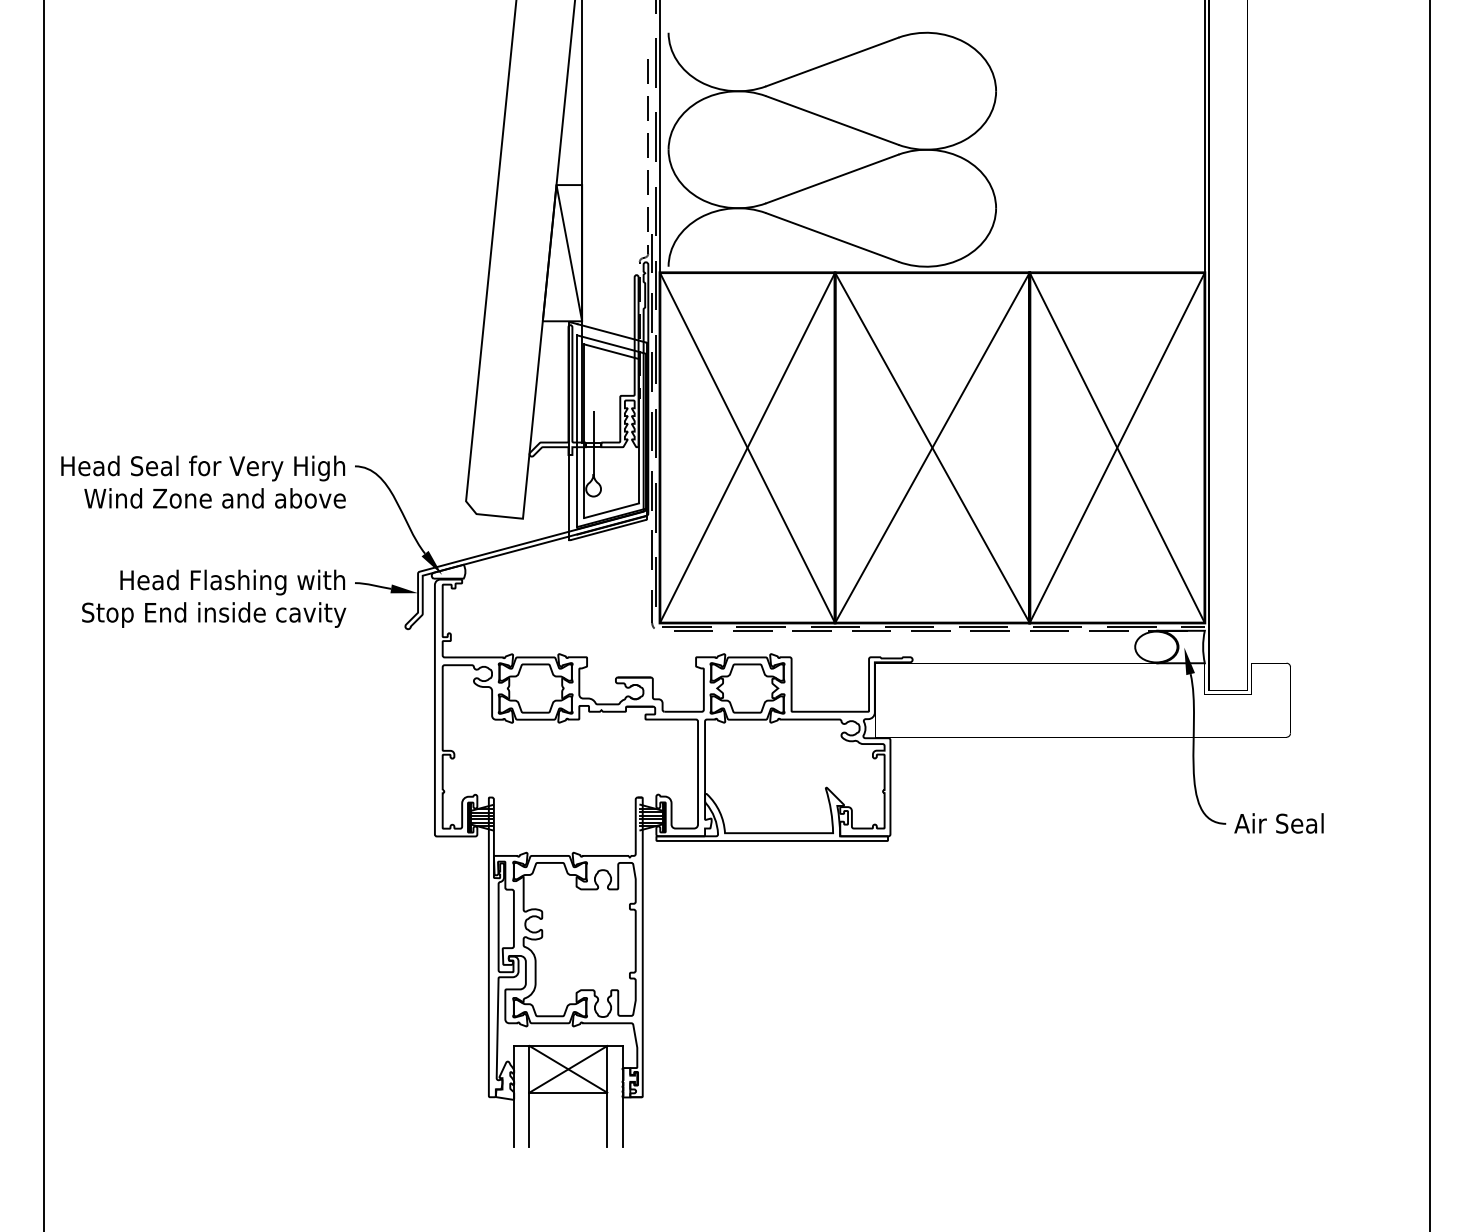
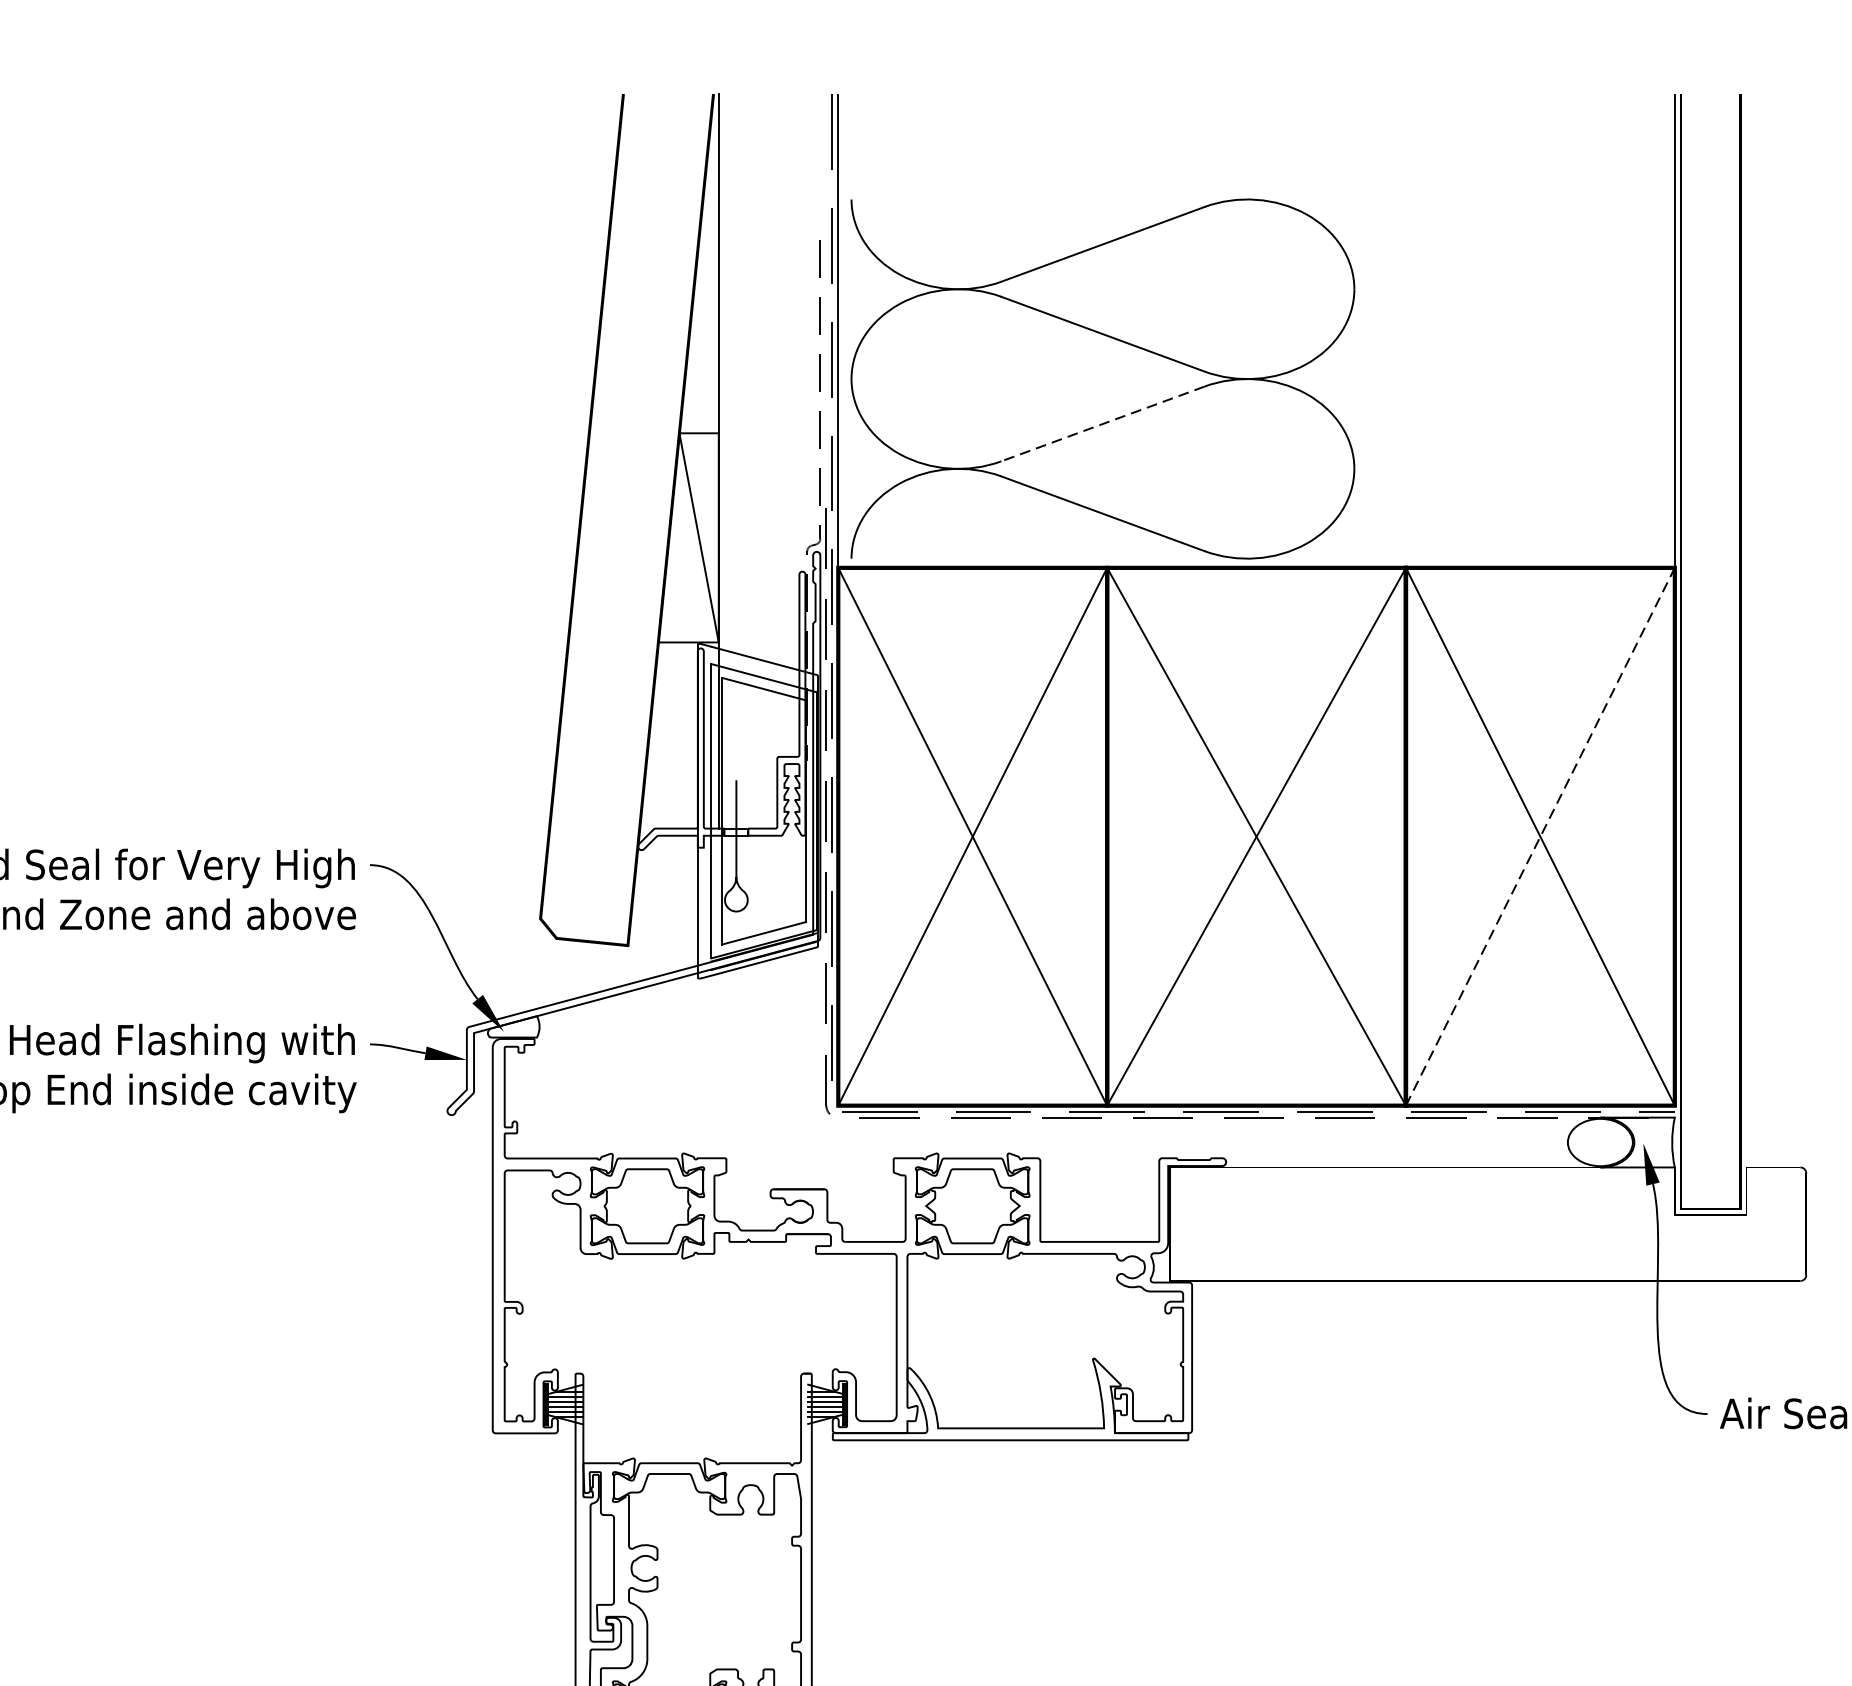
line: (831, 179) -> (1101, 424), solid -> dashed
line: (1117, 447) -> (1540, 836), solid -> dashed

